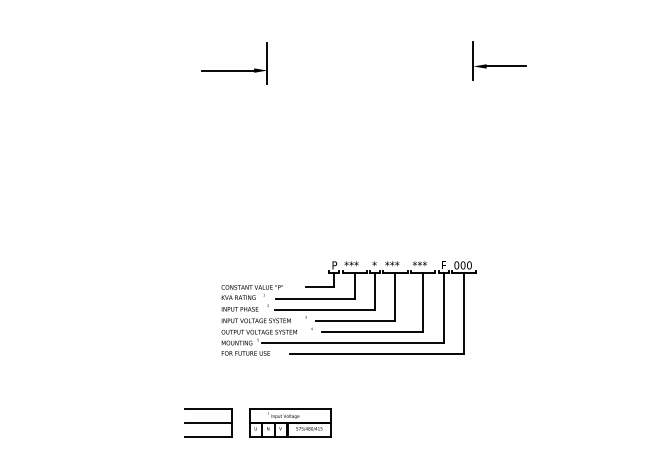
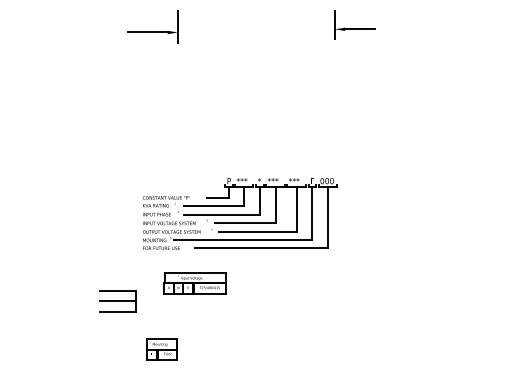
part: (207, 423) -> (117, 301), moved
part: (289, 423) -> (194, 283), moved

